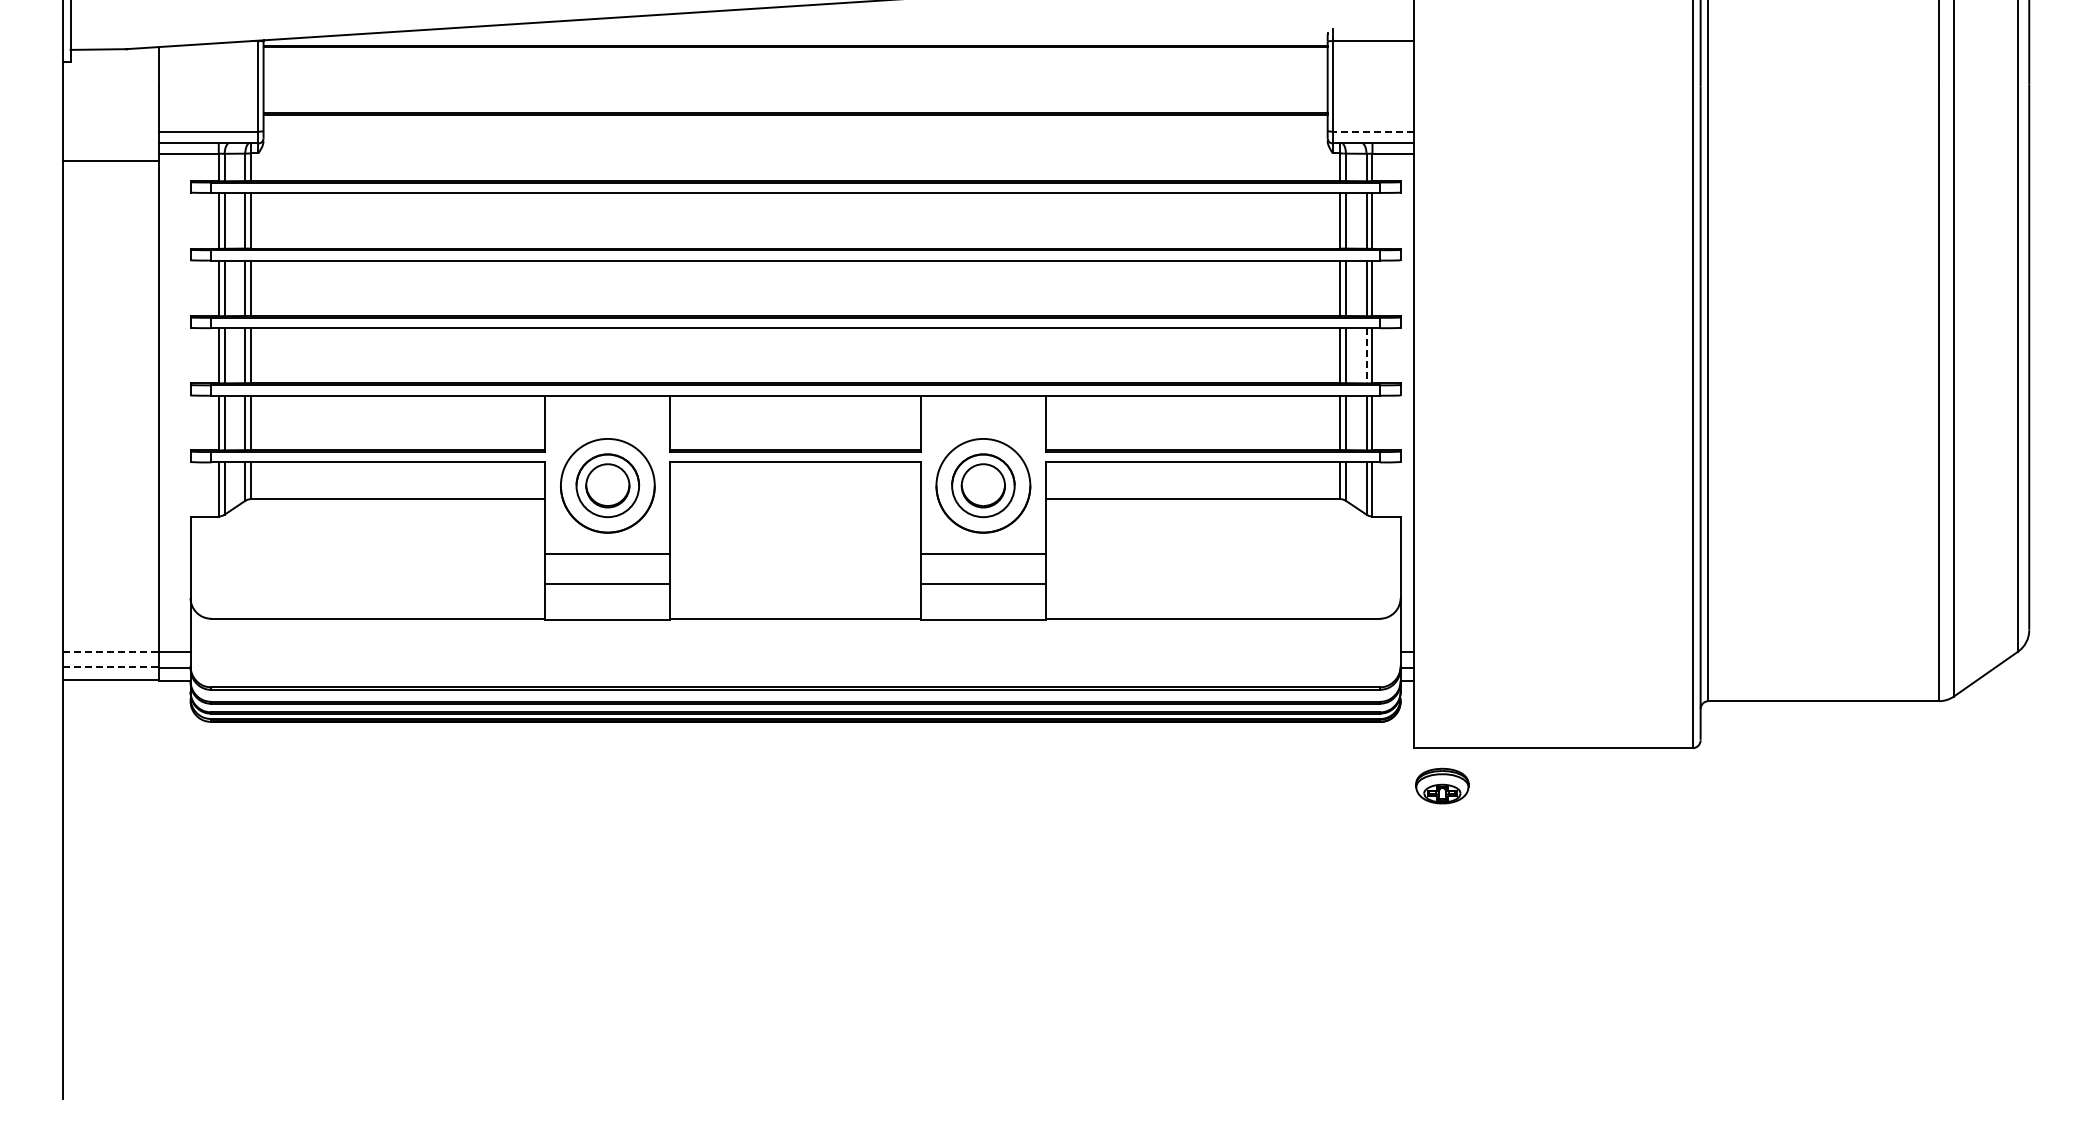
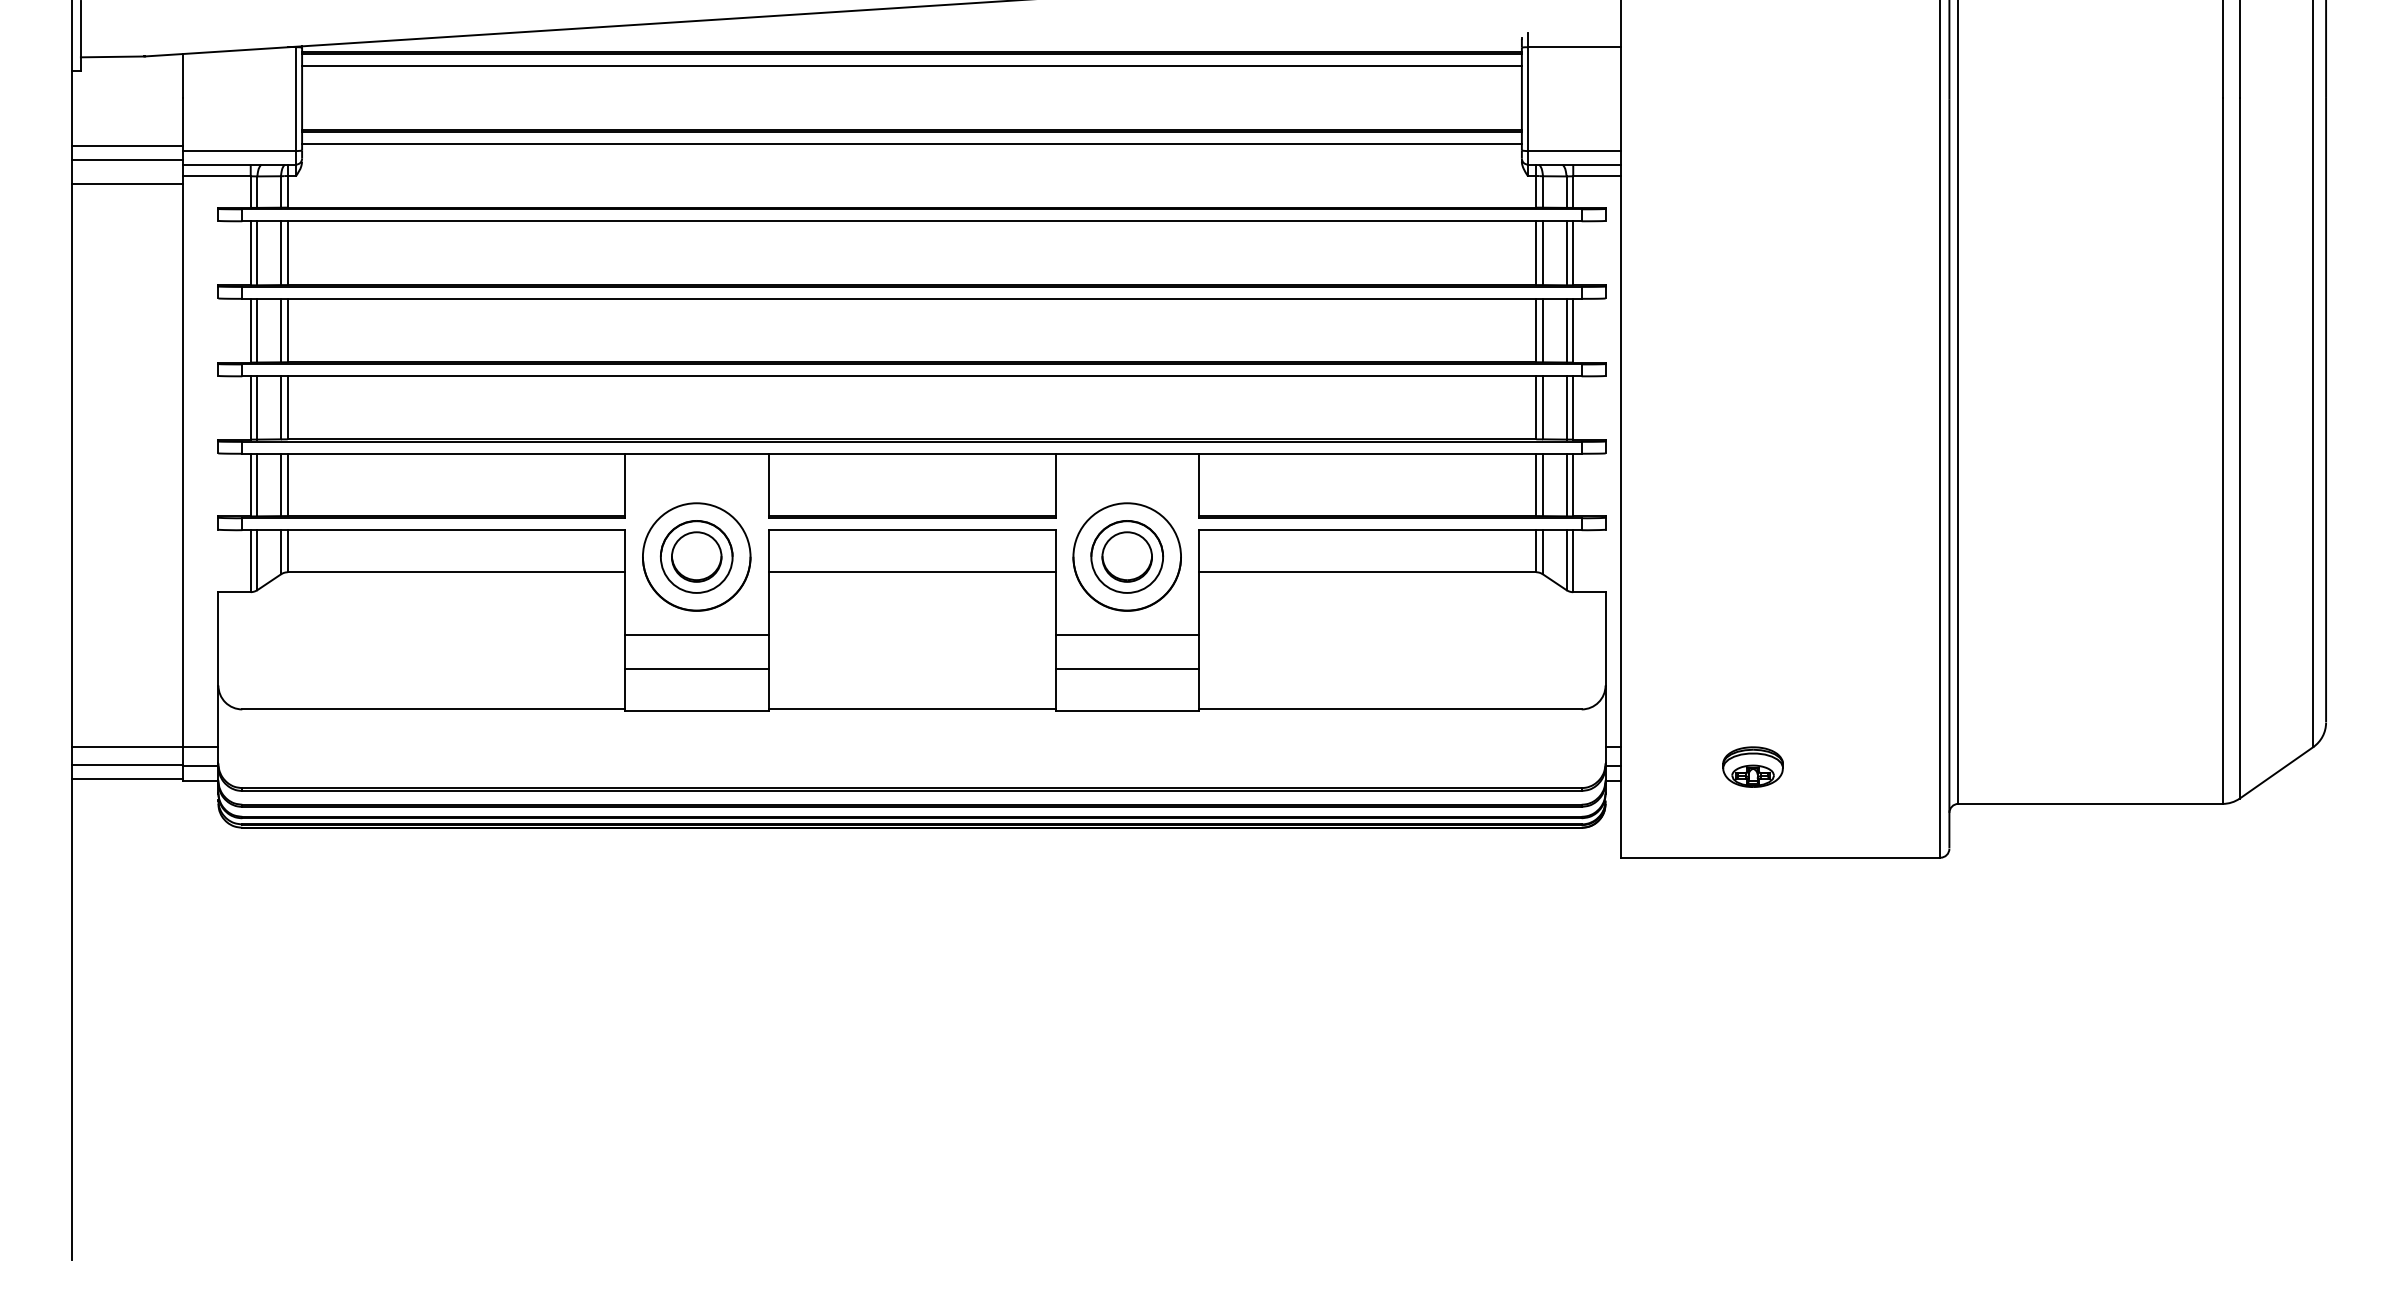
line: (795, 57) -> (911, 66), added
line: (795, 125) -> (911, 143), added
line: (110, 127) -> (126, 146), added
line: (1372, 131) -> (1573, 150), dashed -> solid
line: (110, 139) -> (126, 160), added
line: (1366, 355) -> (1566, 407), dashed -> solid
line: (795, 499) -> (911, 572), added
line: (111, 651) -> (127, 746), dashed -> solid
line: (111, 666) -> (127, 764), dashed -> solid
part: (1442, 785) -> (1753, 766), moved

